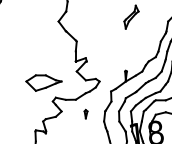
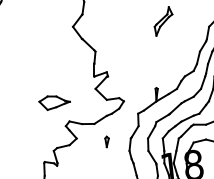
part: (43, 82) -> (54, 102), size x0.7

